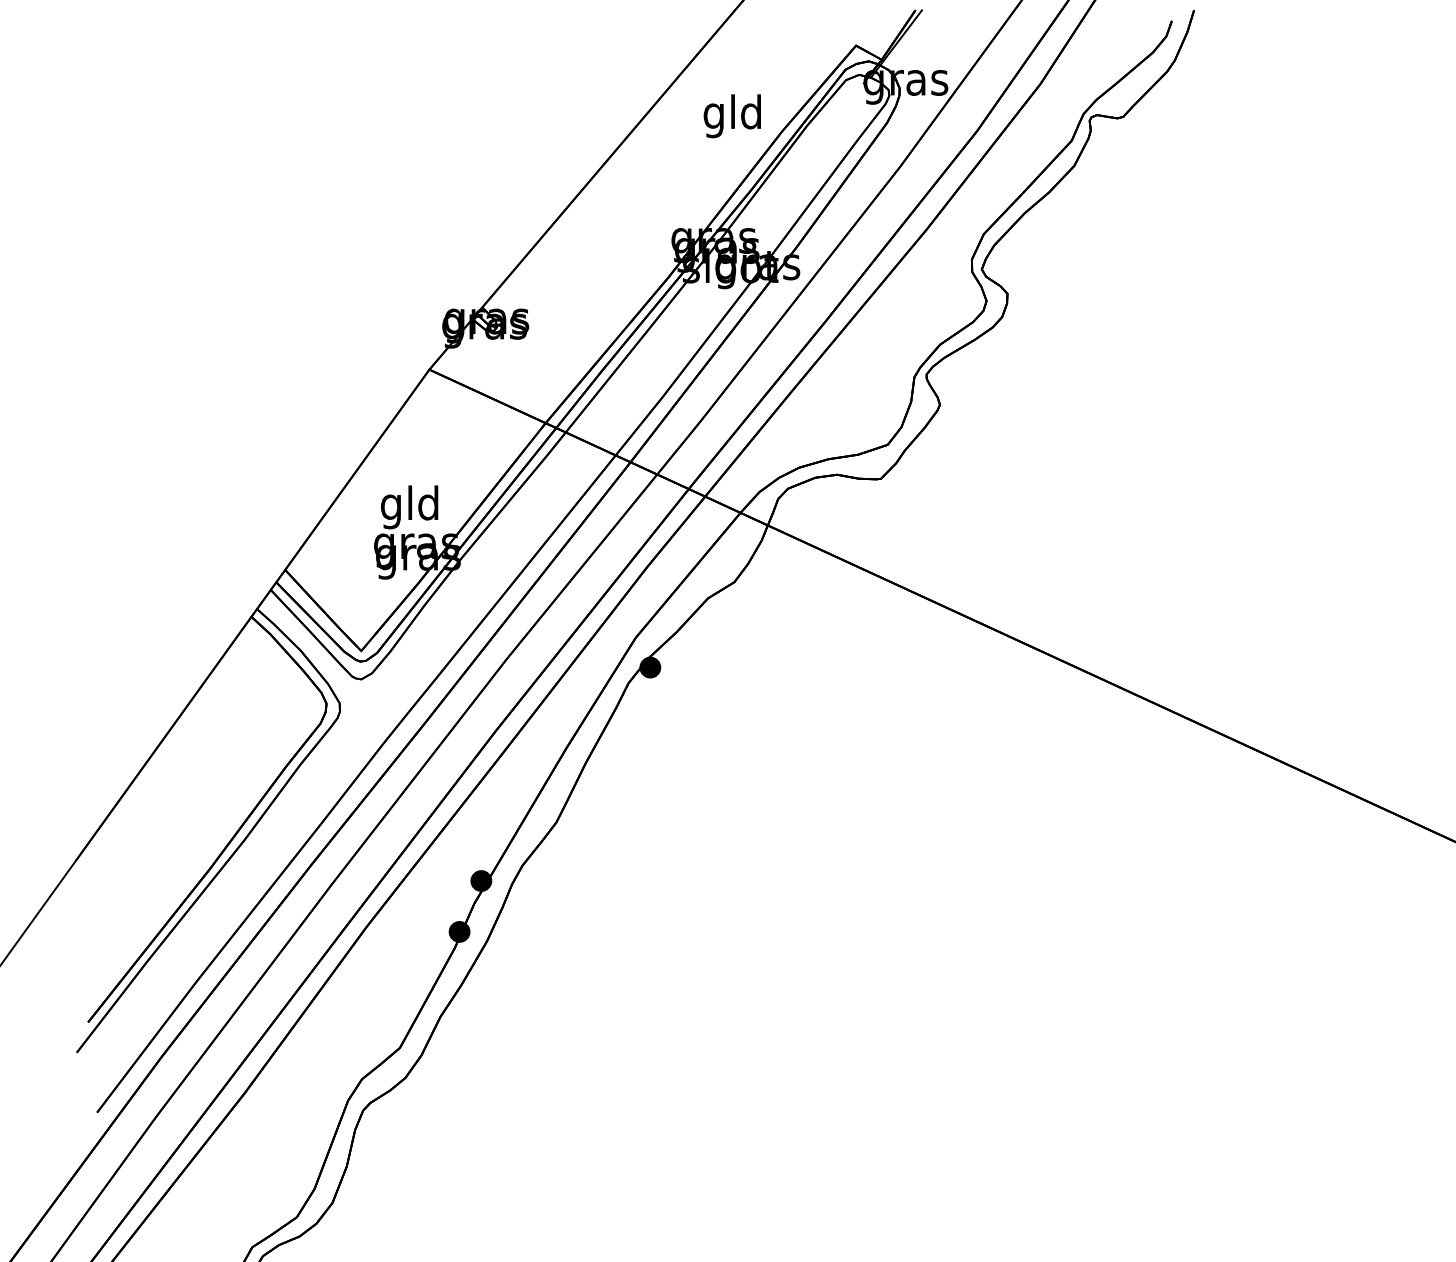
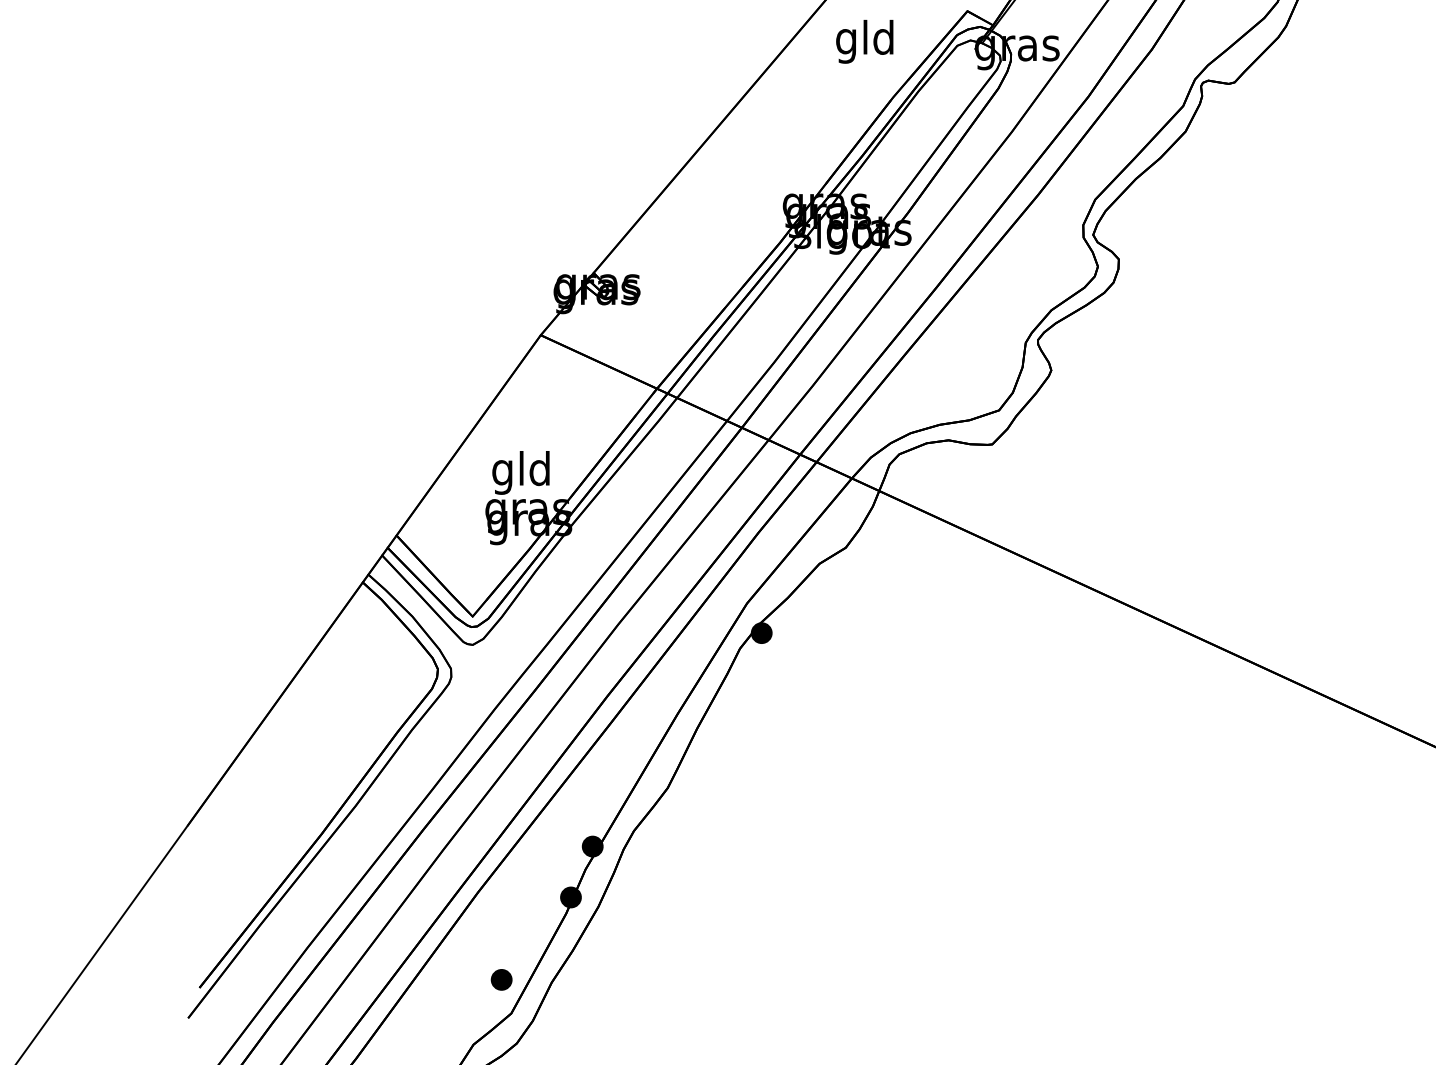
text: (731, 116) -> (863, 42), moved
part: (390, 1014) -> (501, 980), added

